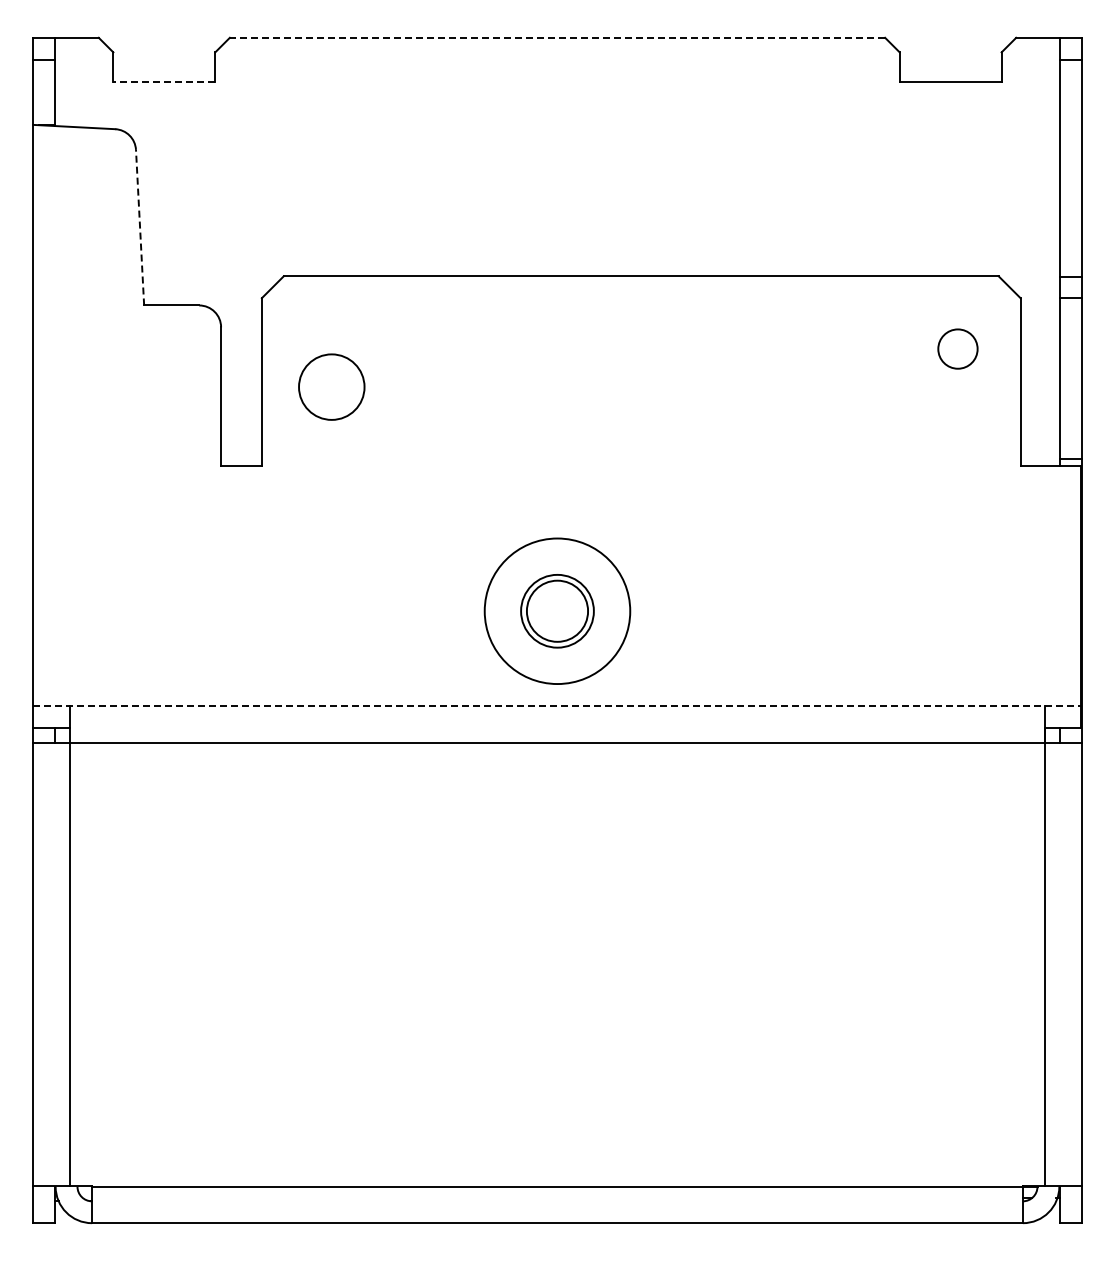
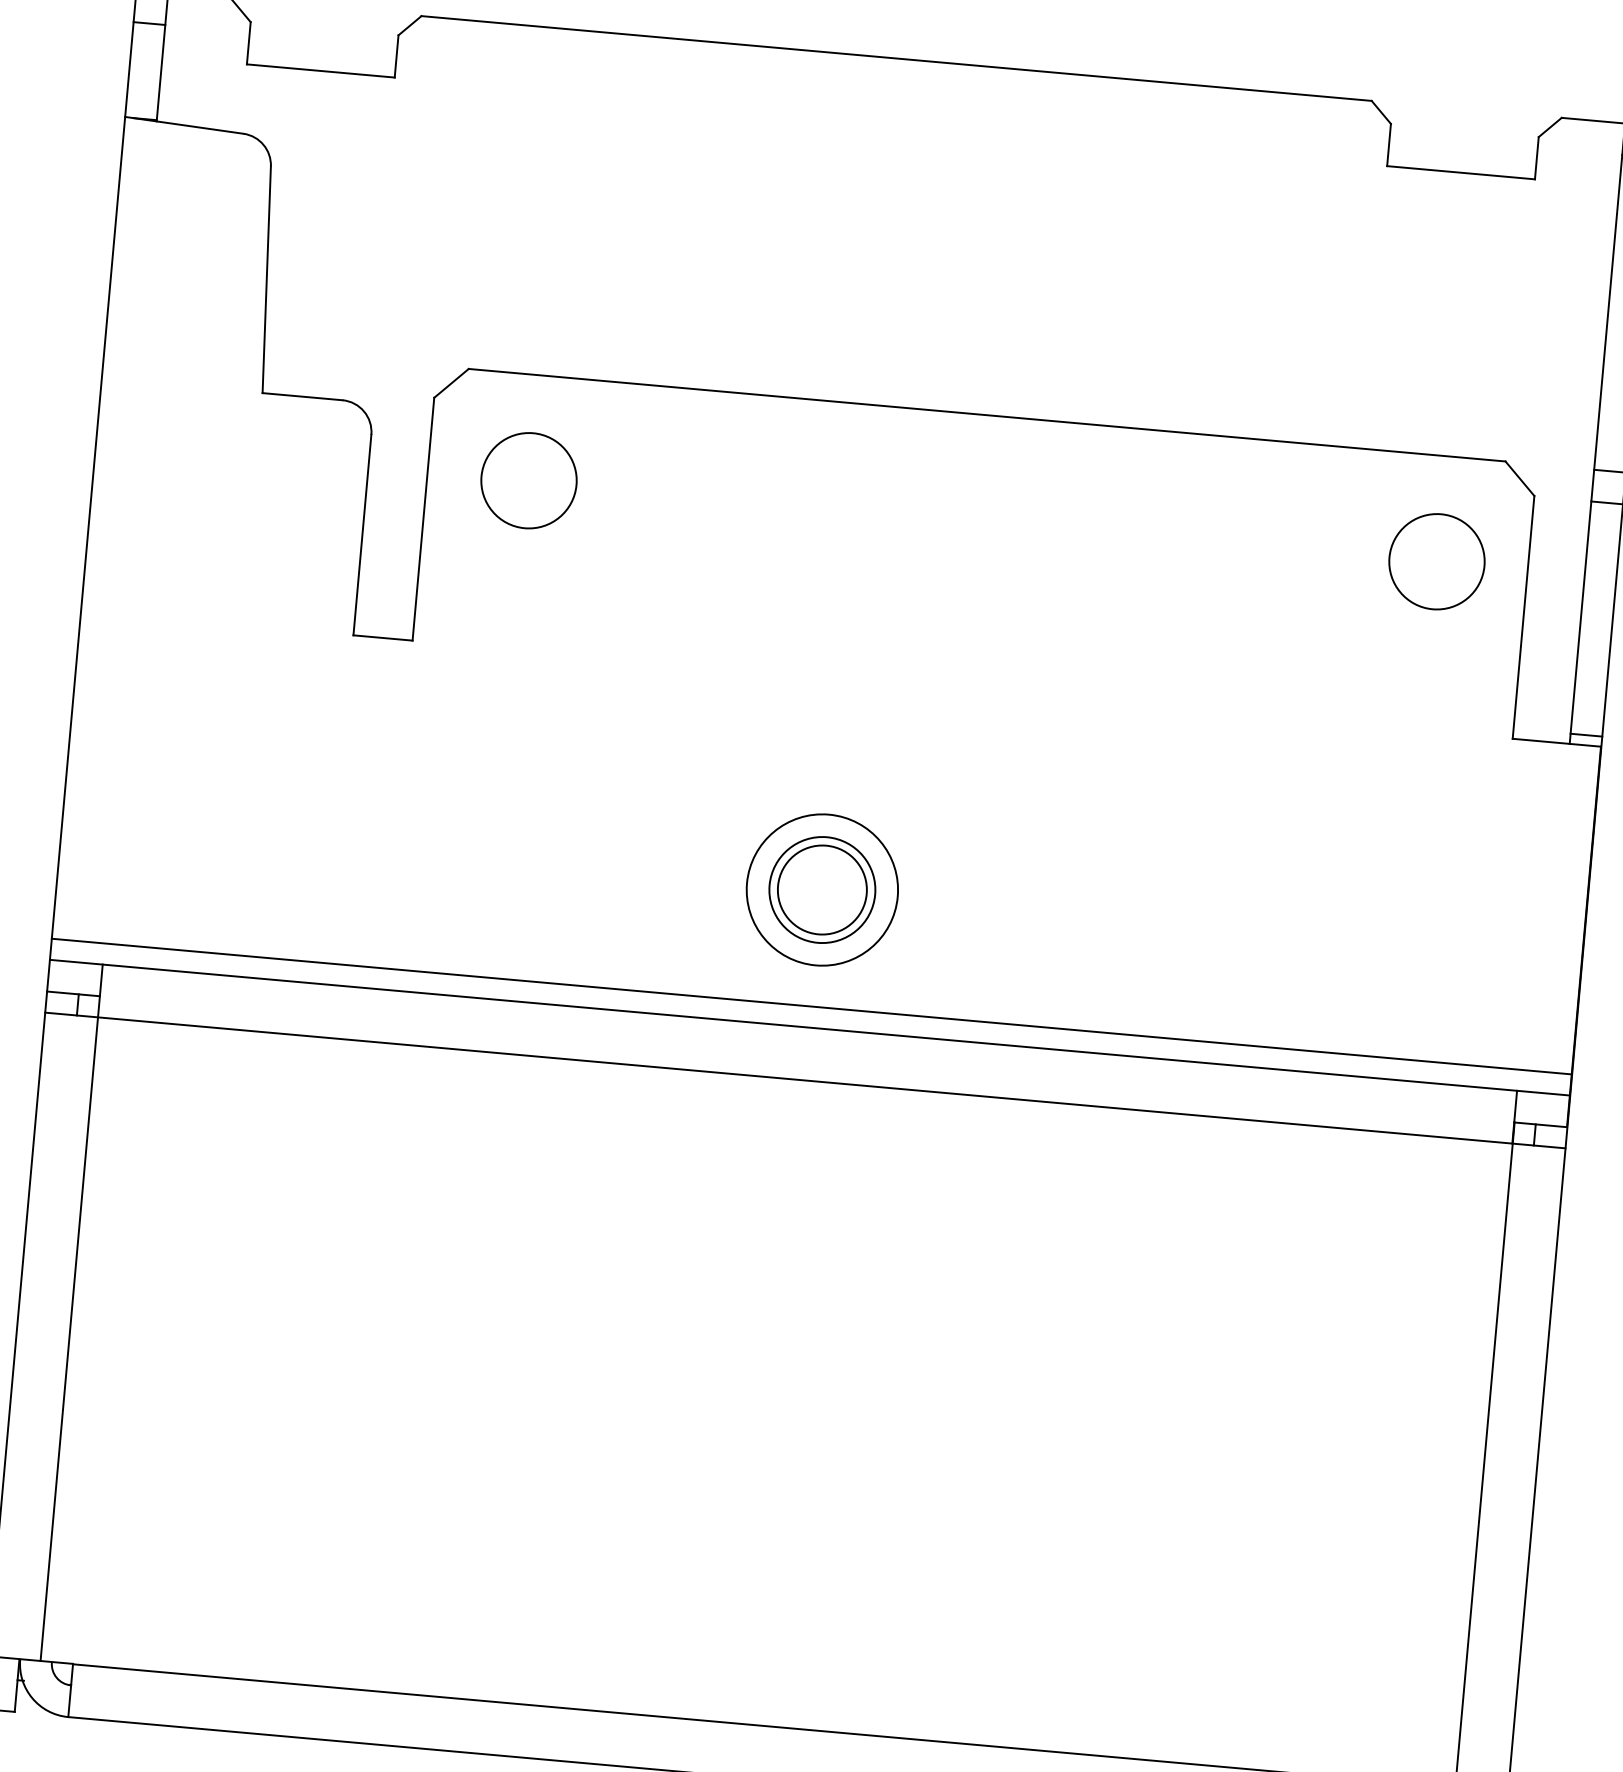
line: (557, 37) -> (896, 58), dashed -> solid
line: (164, 81) -> (321, 70), dashed -> solid
line: (140, 227) -> (267, 279), dashed -> solid
circle: (957, 348) -> (1436, 560), size x1.67
circle: (331, 386) -> (528, 479), moved
circle: (557, 611) -> (822, 890), size x0.71
line: (557, 691) -> (812, 1006), added
line: (557, 706) -> (810, 1028), dashed -> solid

